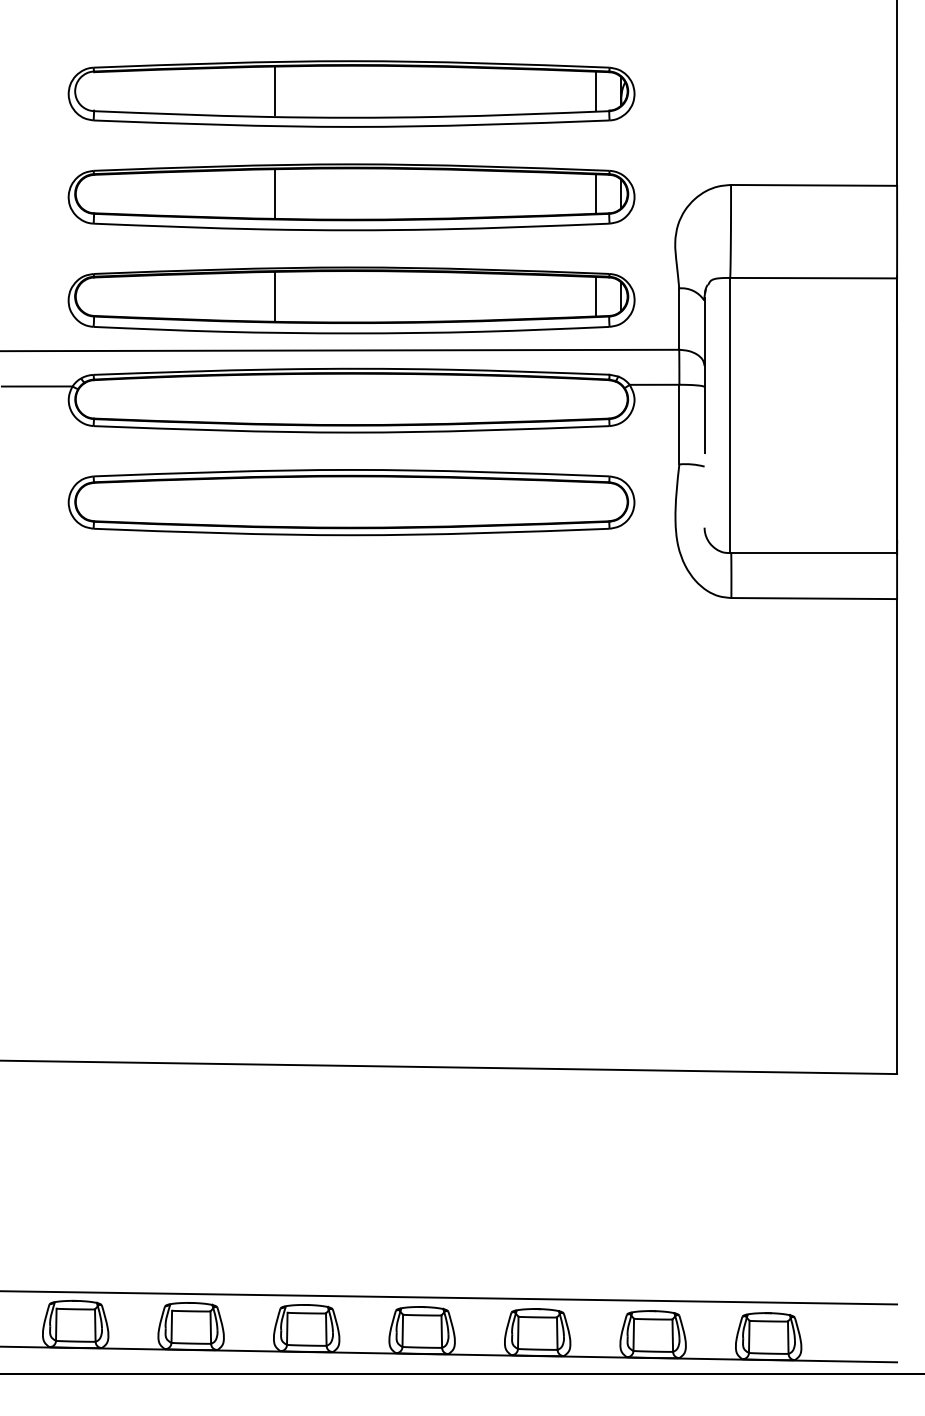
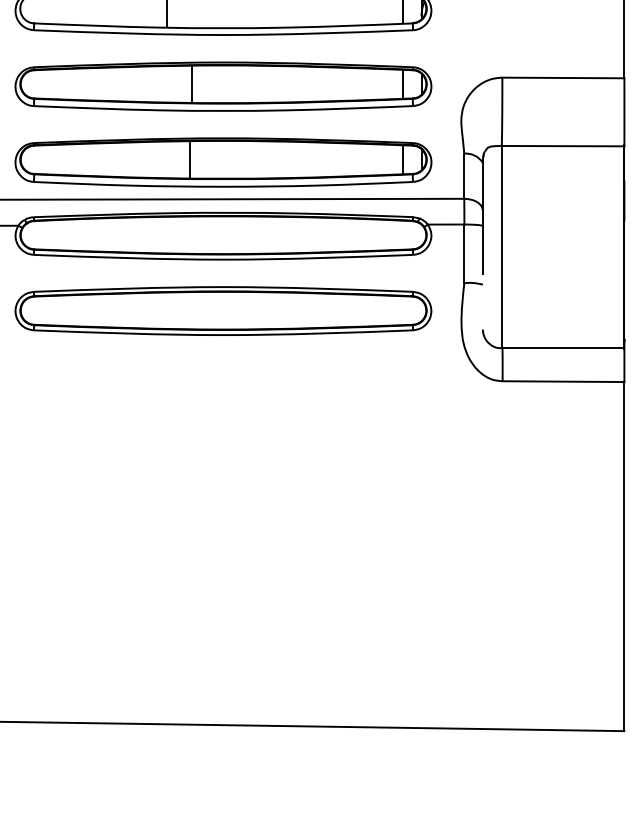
line: (274, 193) -> (191, 83), moved
line: (274, 296) -> (189, 159), moved

